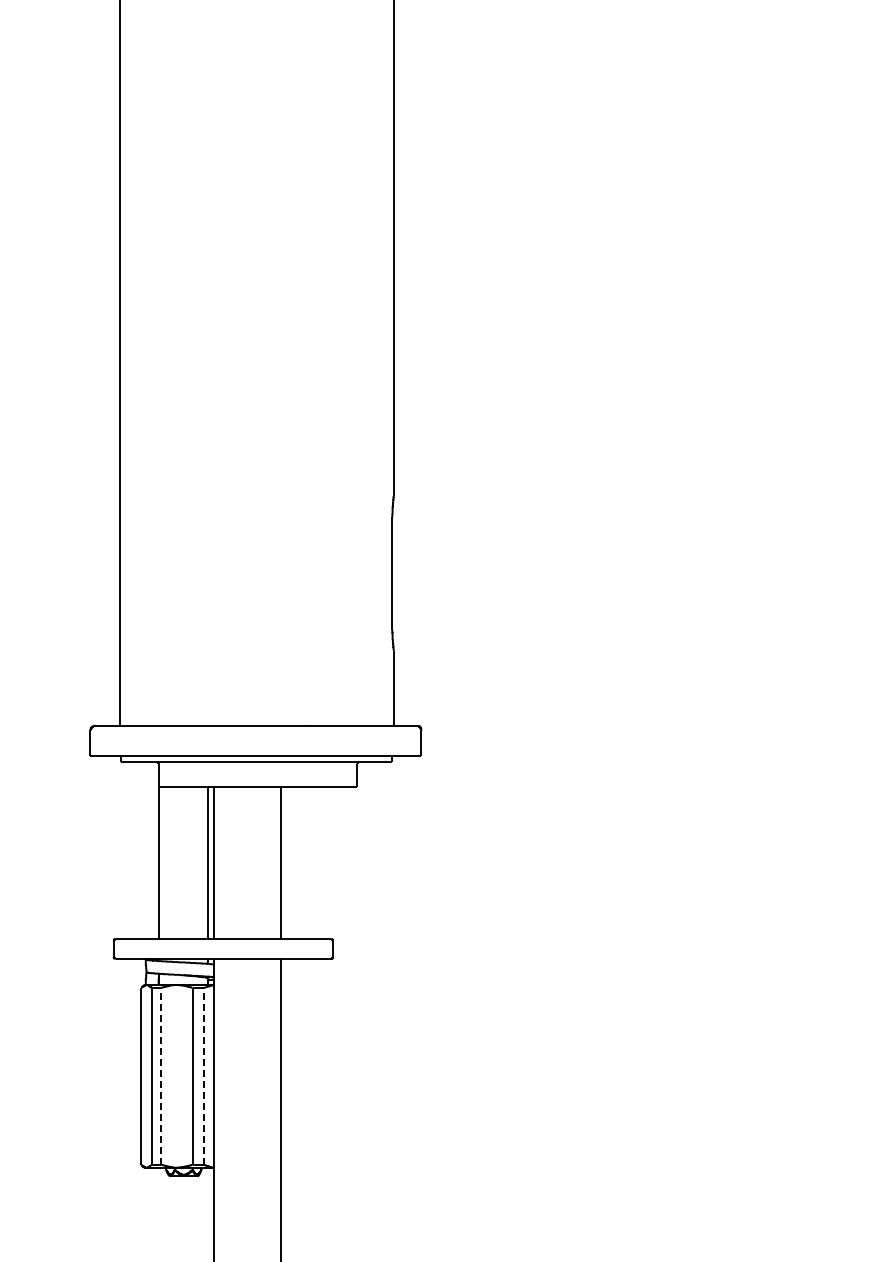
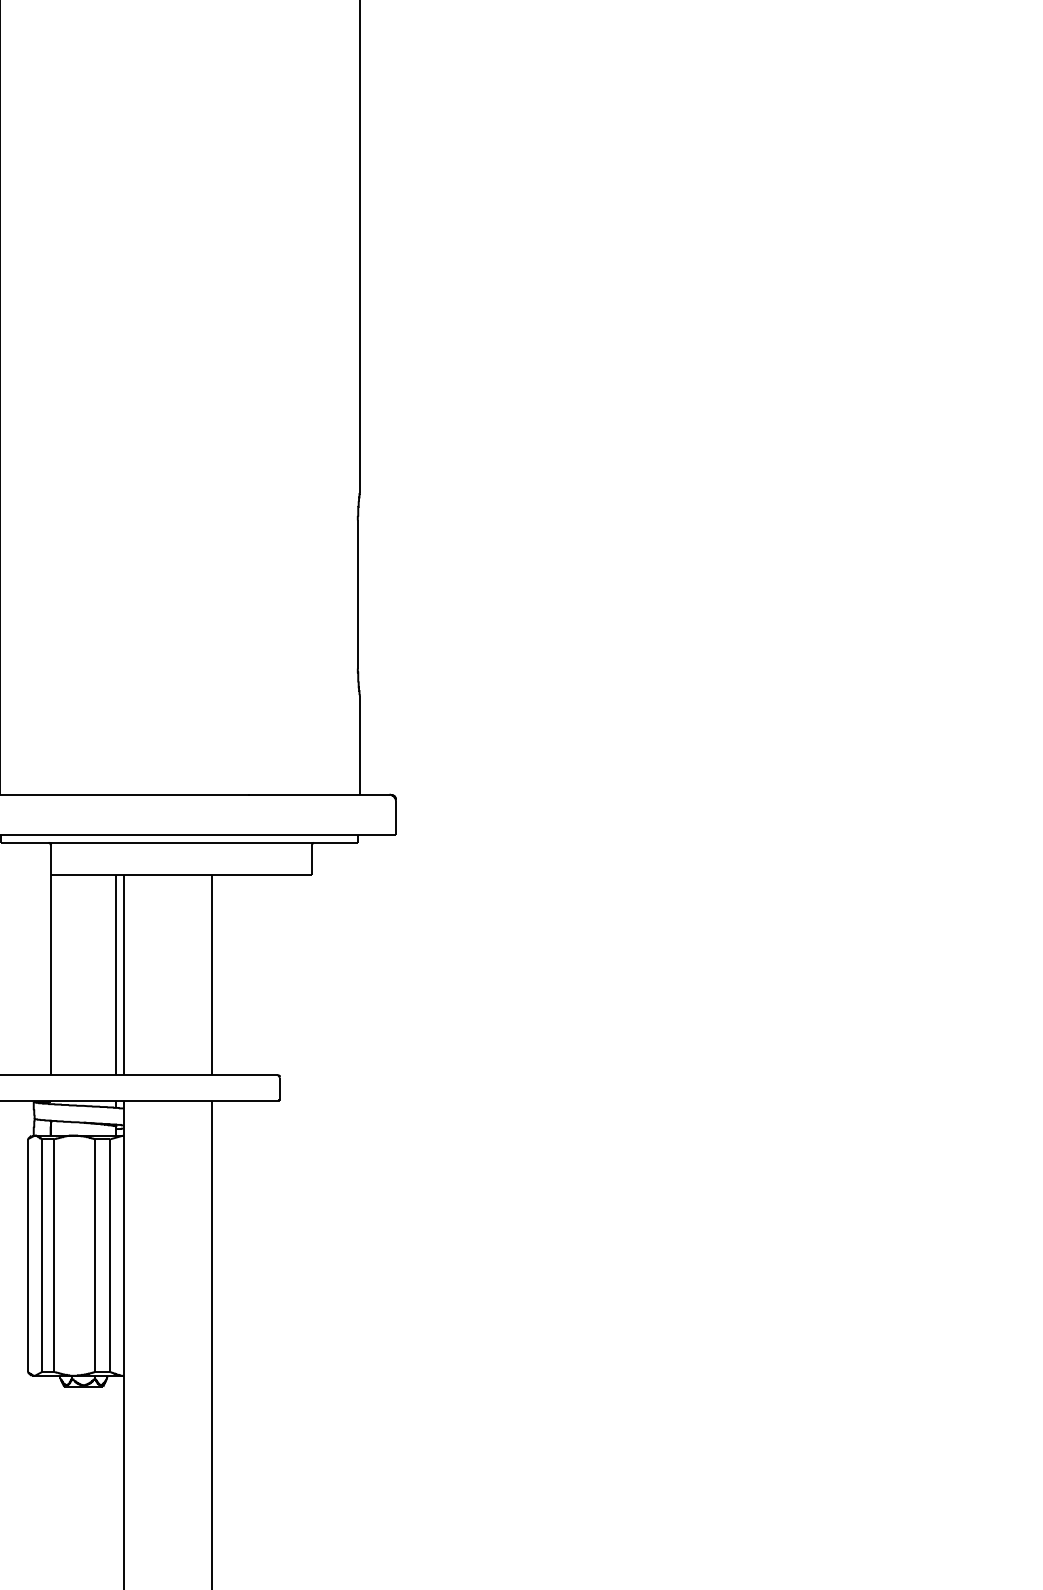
line: (161, 1075) -> (54, 1254), dashed -> solid
line: (204, 1075) -> (110, 1254), dashed -> solid

